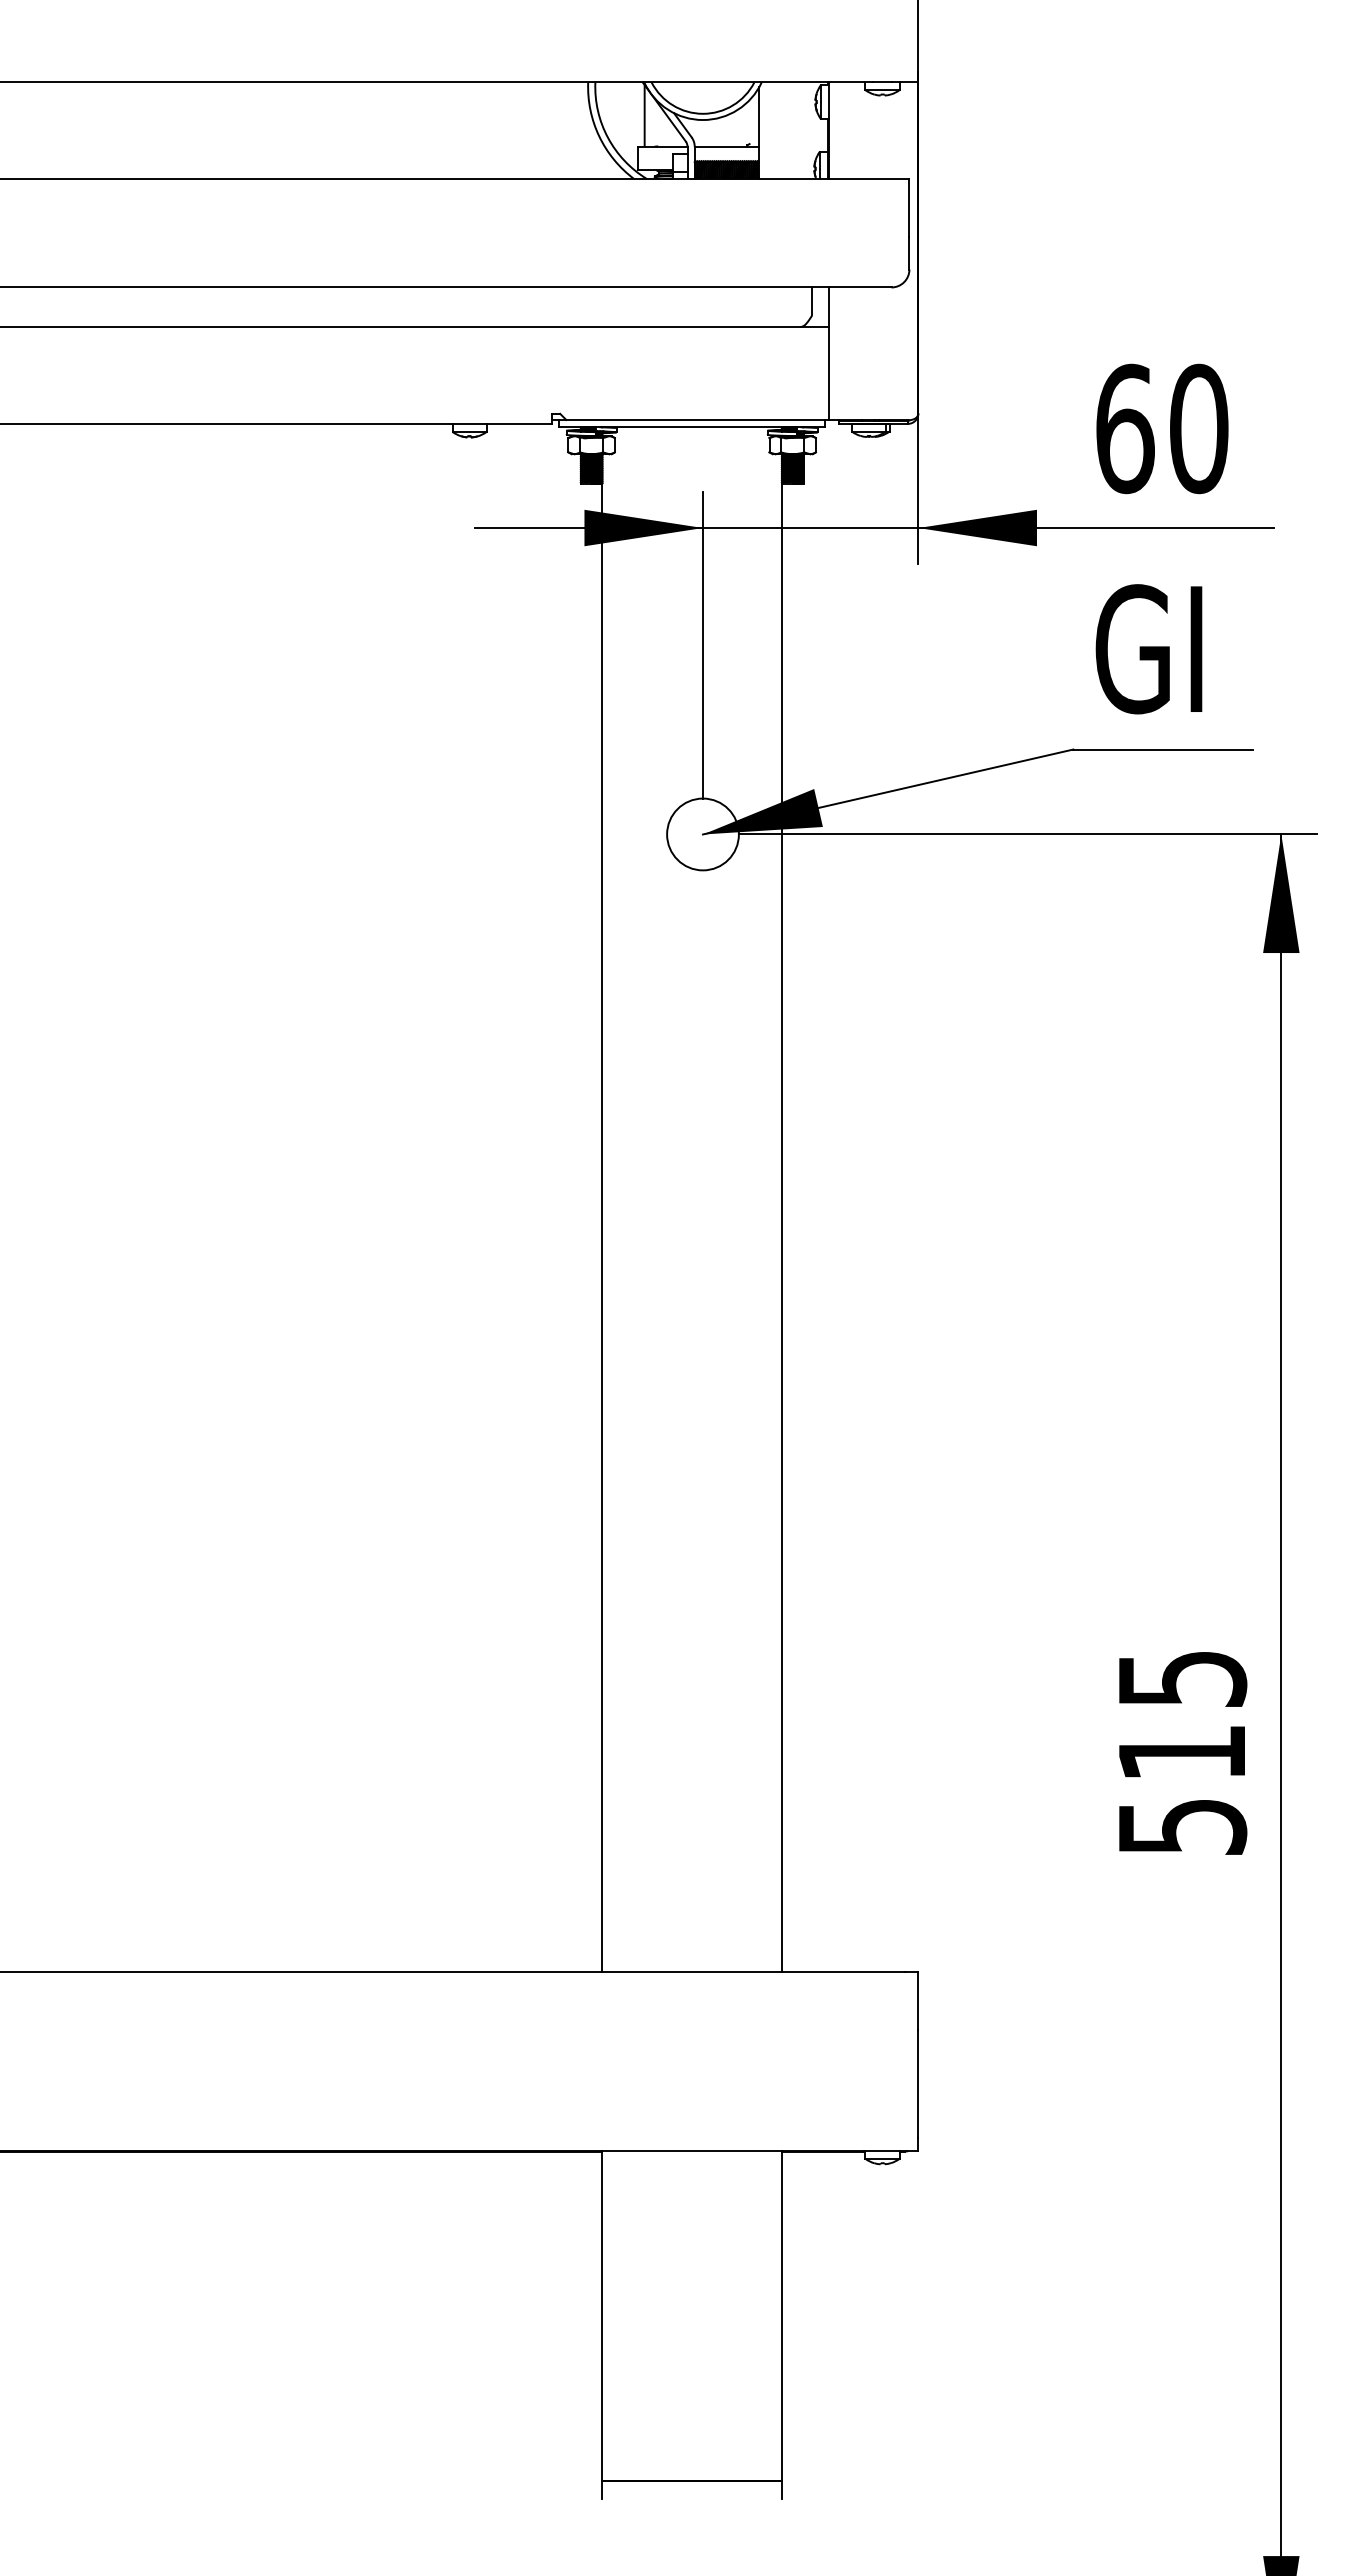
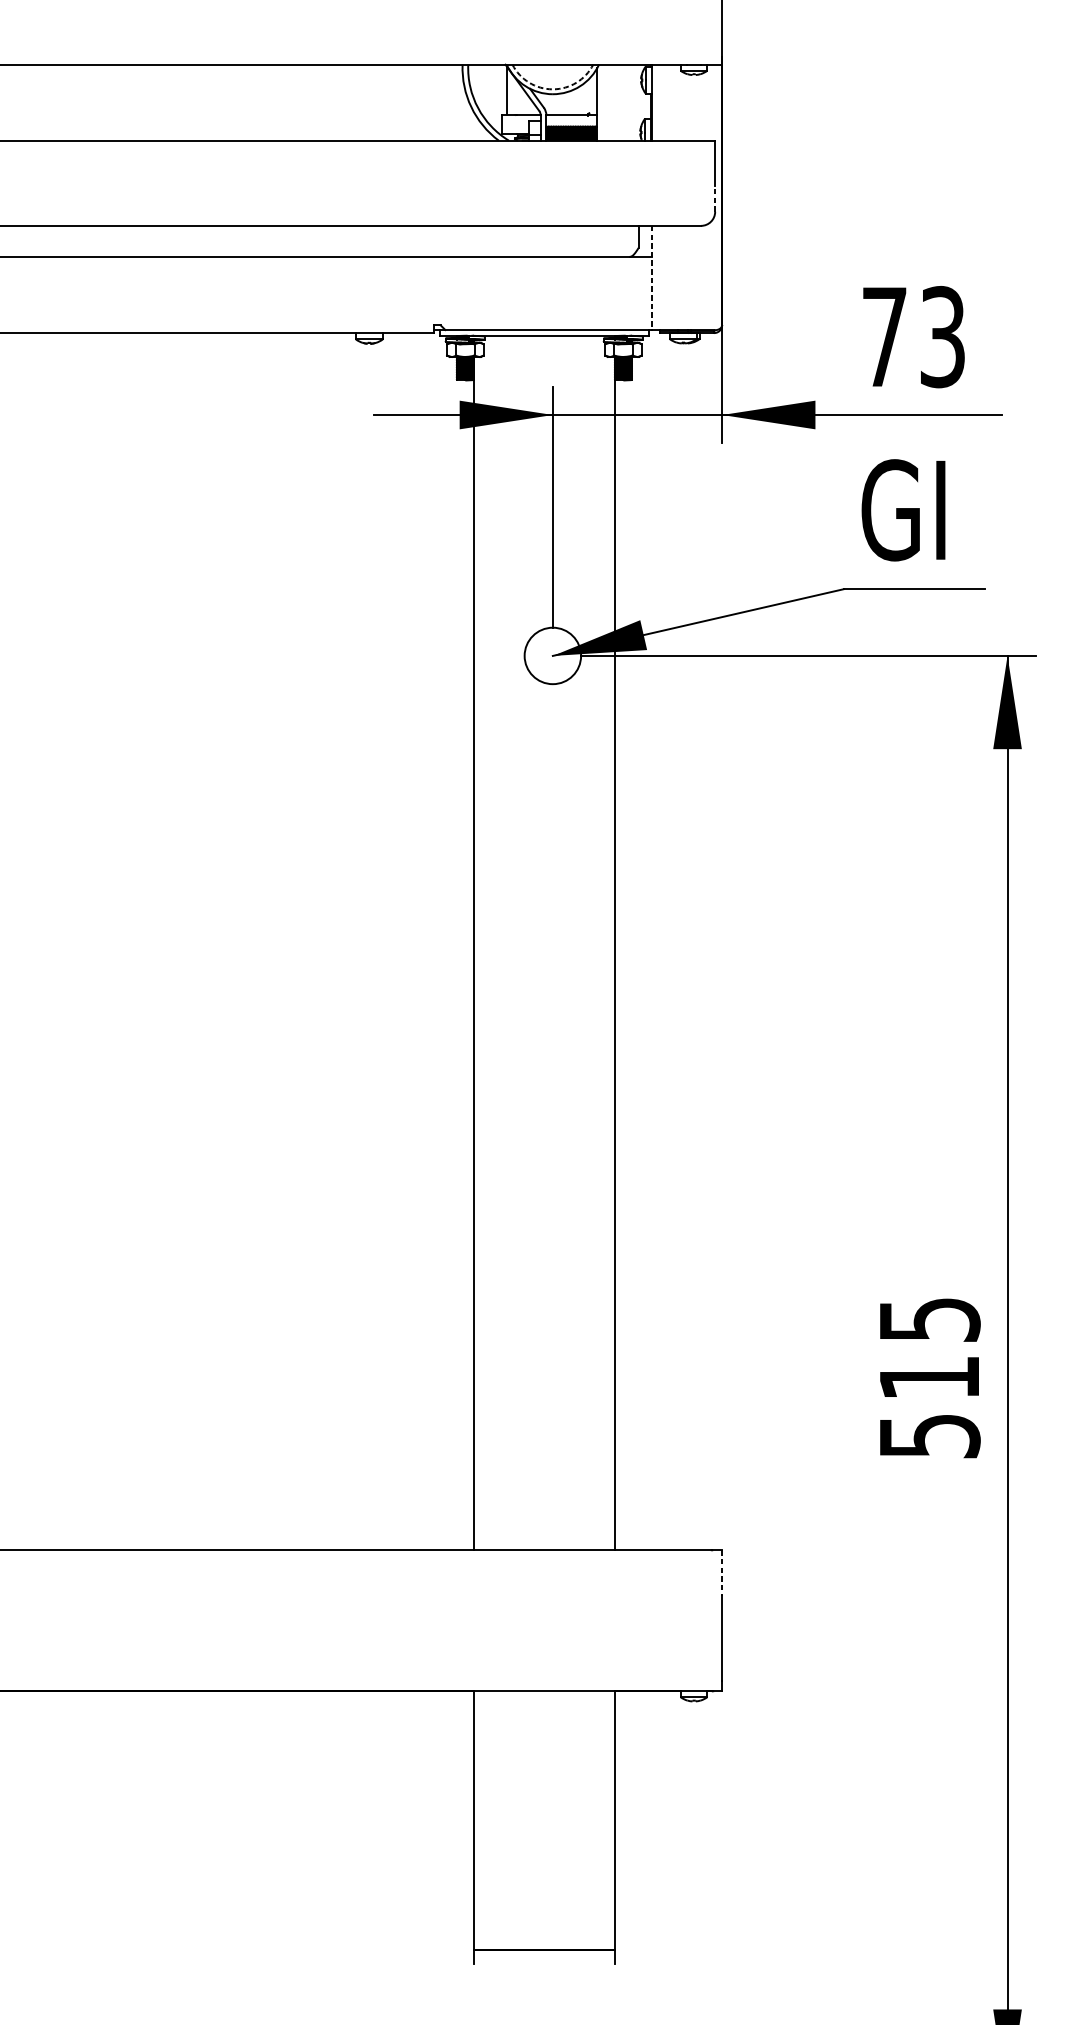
arc: (703, 113) -> (553, 89), solid -> dashed
line: (909, 252) -> (715, 198), solid -> dashed
line: (828, 354) -> (651, 278), solid -> dashed
text: (1162, 428) -> (914, 336), 60 -> 73
line: (918, 2001) -> (722, 1573), solid -> dashed

